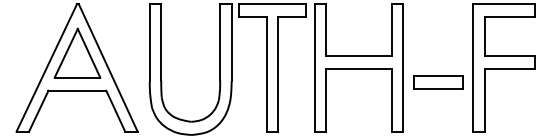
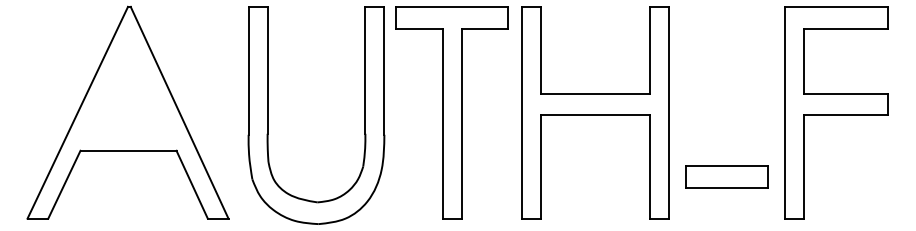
part: (77, 52) -> (128, 87), removed
part: (438, 82) -> (727, 176), moved

